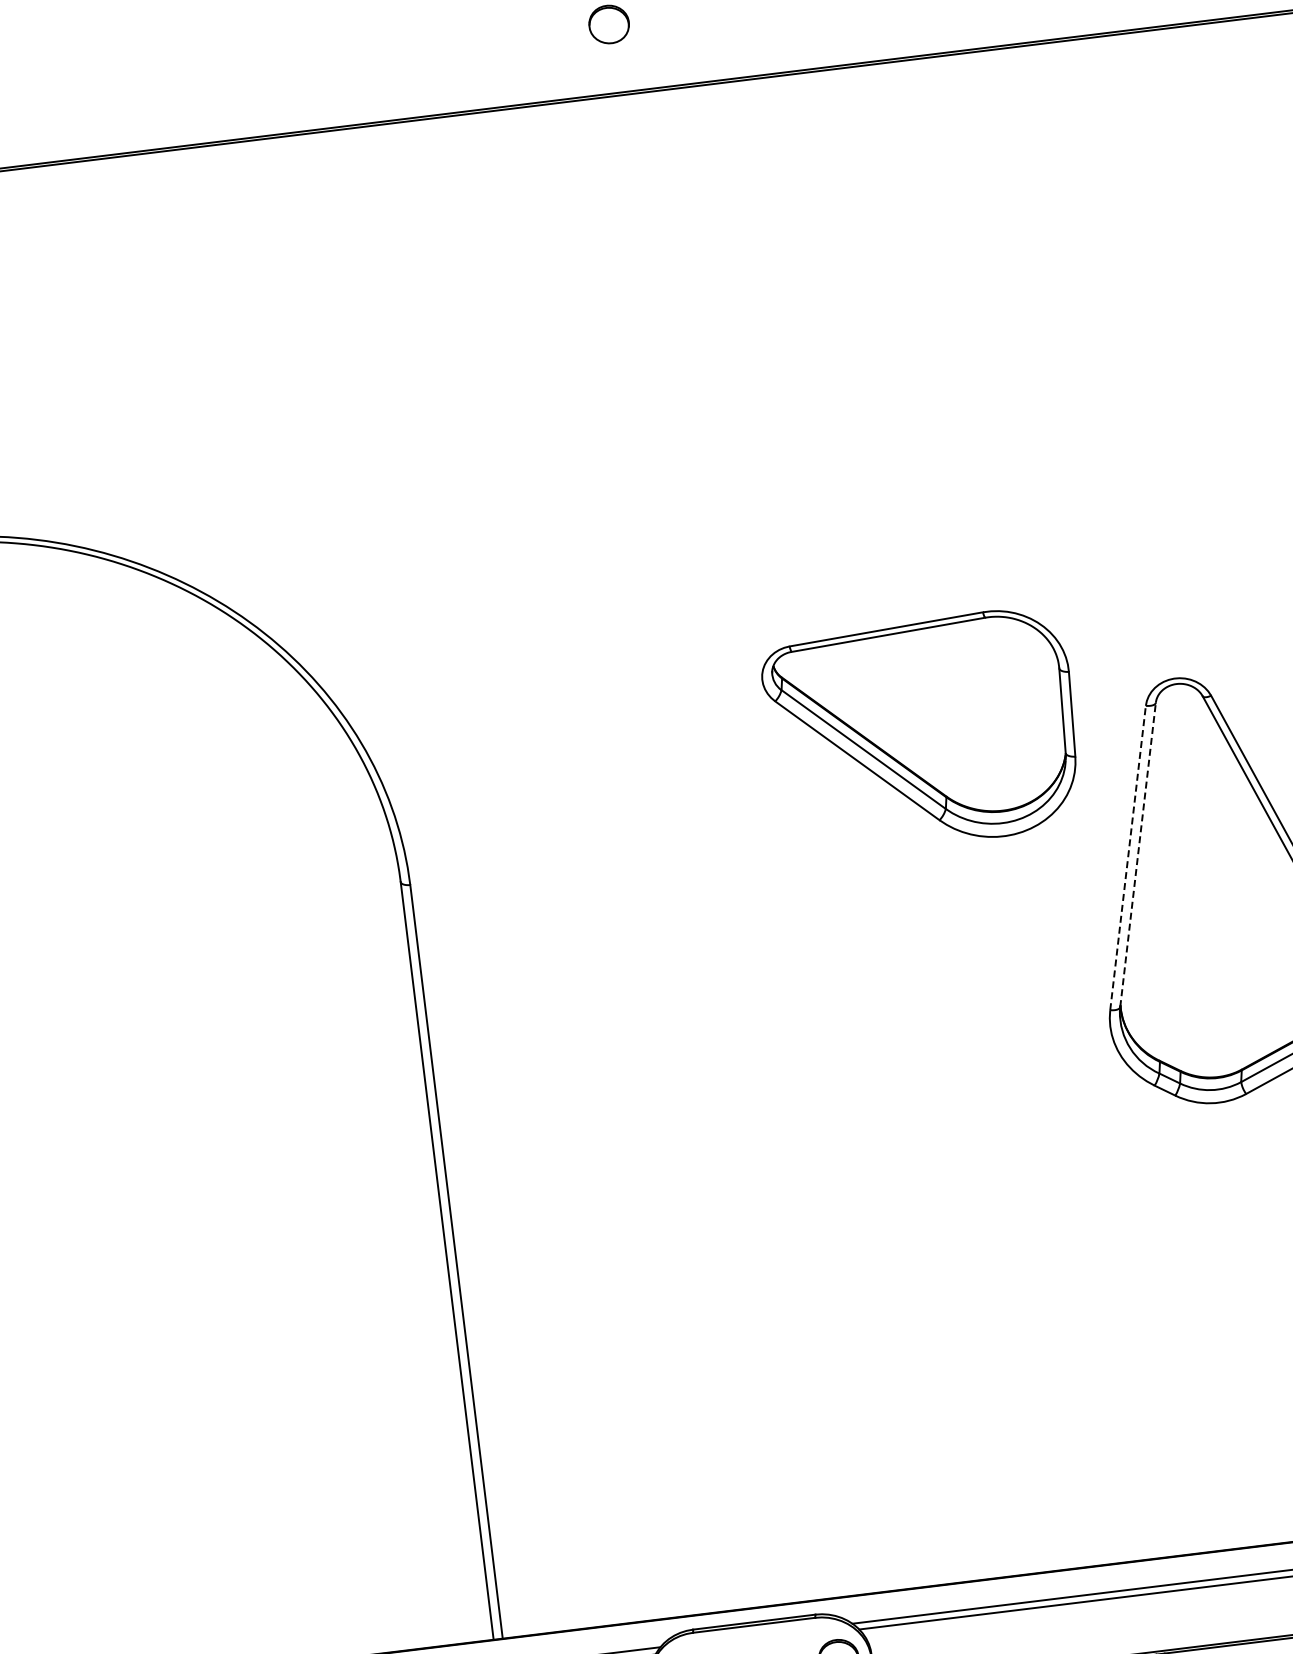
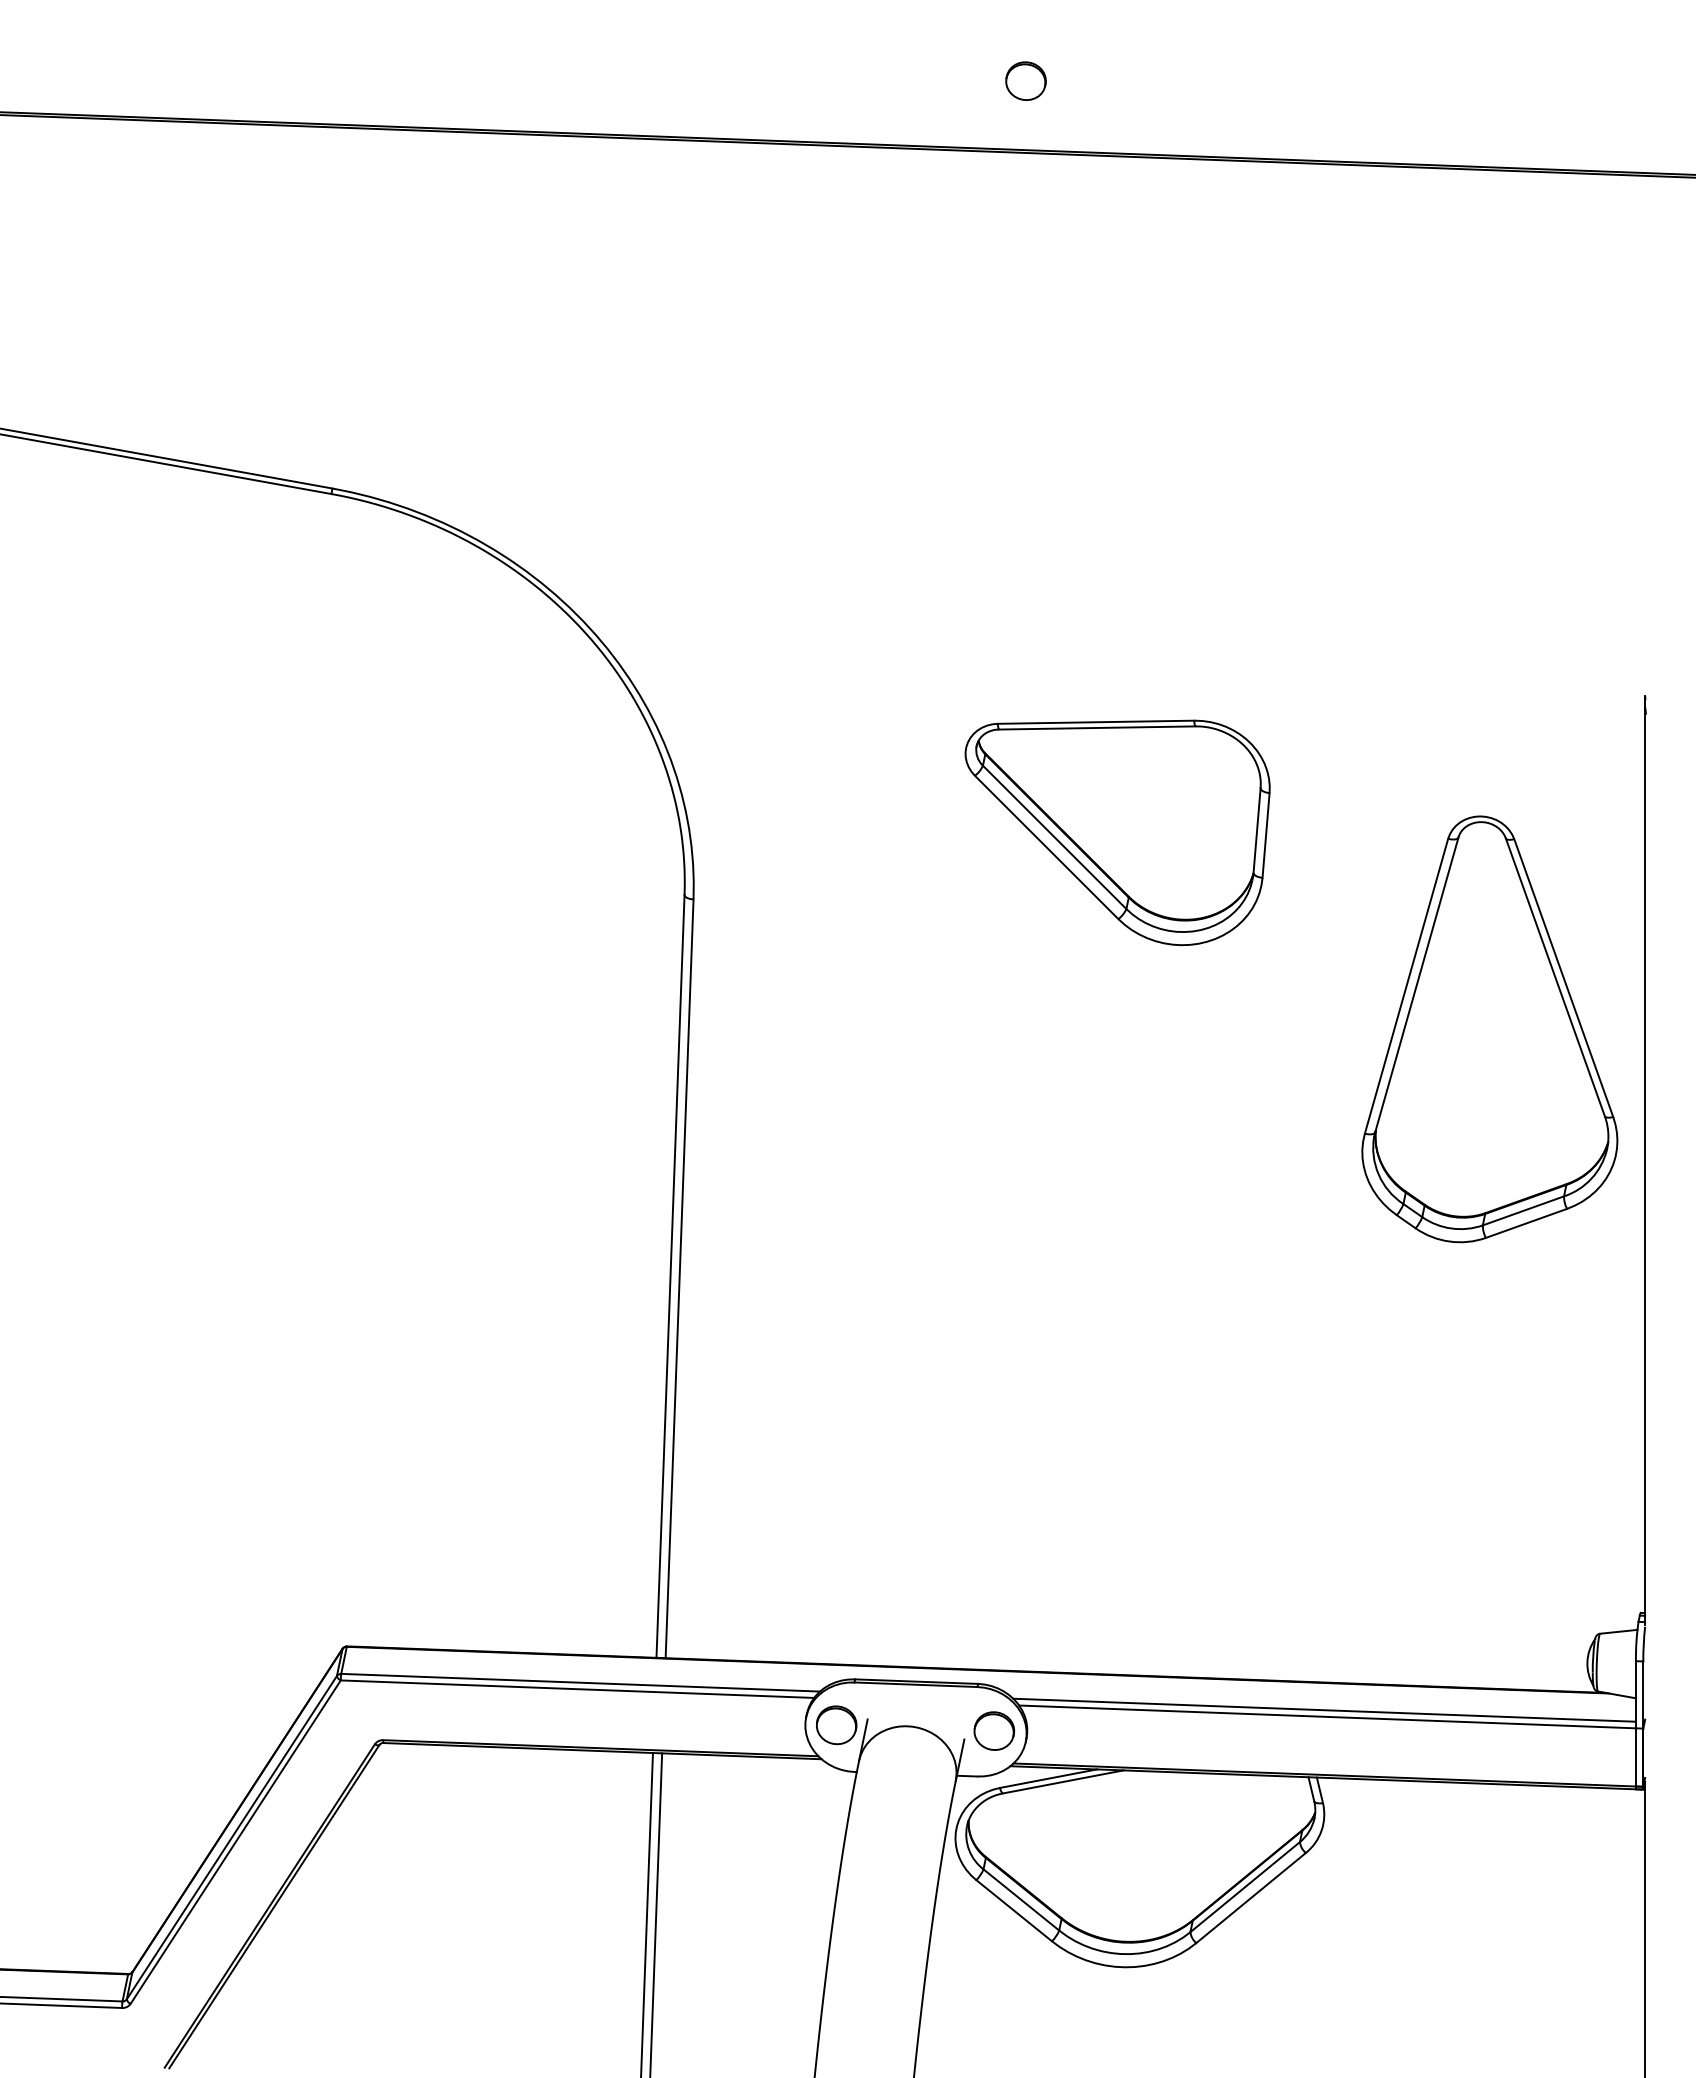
part: (924, 734) -> (1117, 832), moved
line: (1138, 854) -> (1417, 984), dashed -> solid
line: (1127, 857) -> (1406, 985), dashed -> solid

